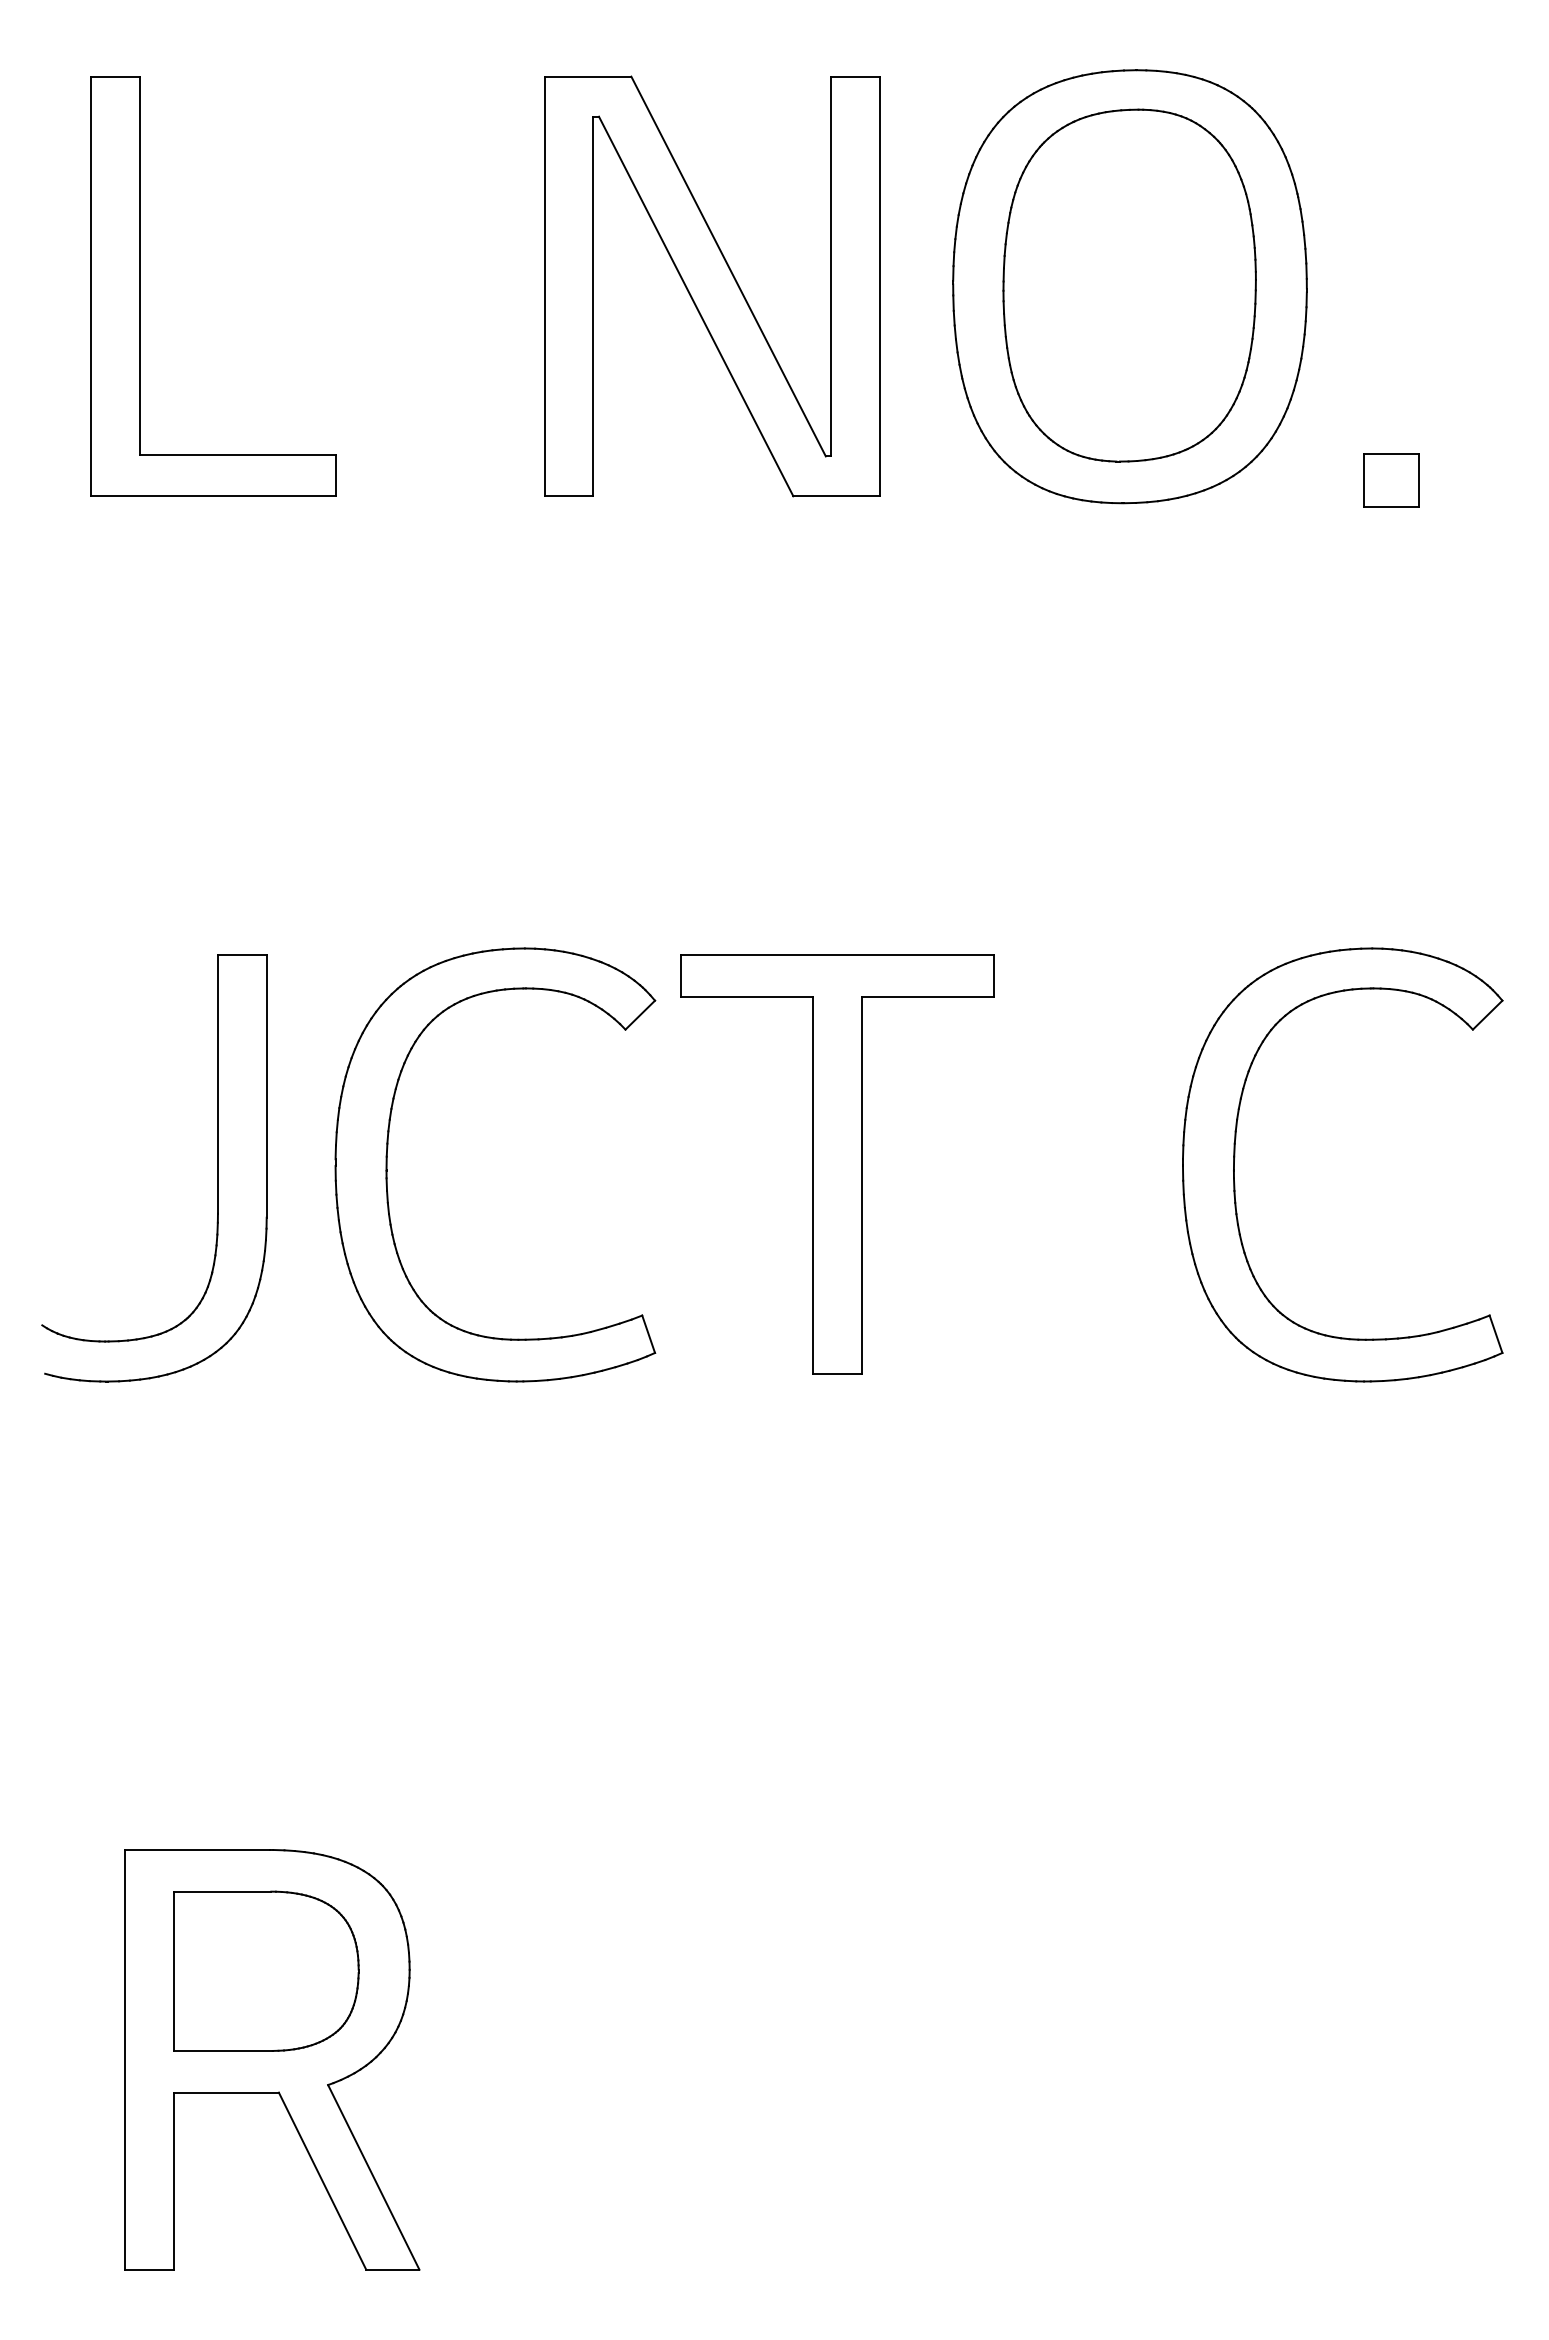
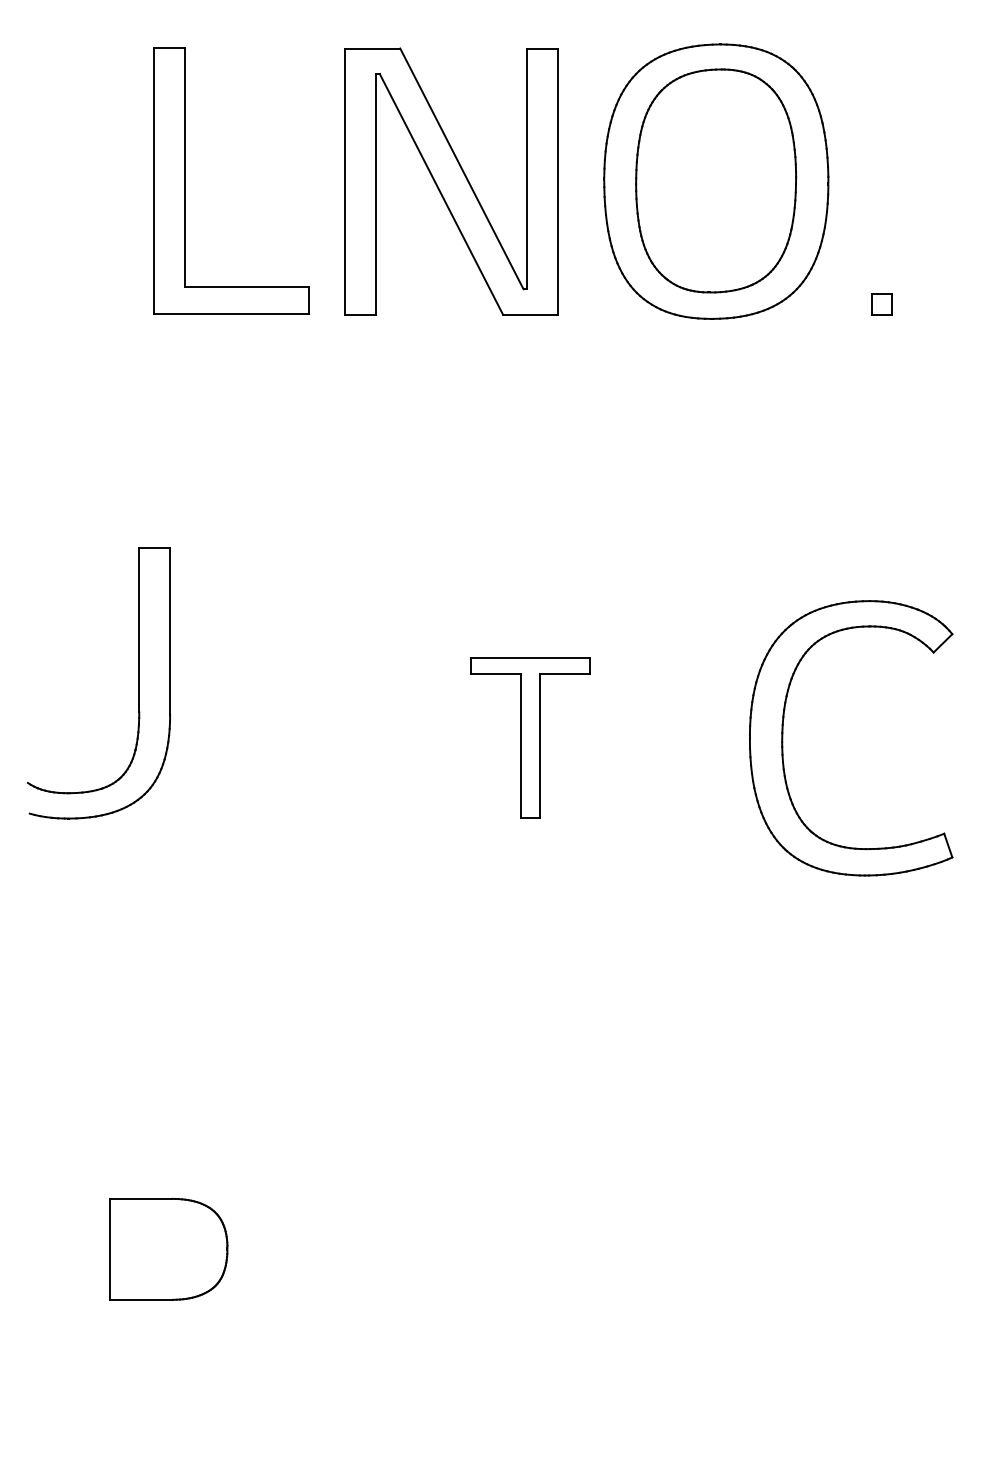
part: (141, 286) -> (185, 180), moved
part: (1390, 480) -> (881, 304), size x0.6
part: (388, 1163) -> (246, 737), removed
part: (836, 1163) -> (530, 737), size x0.6
part: (216, 1168) -> (138, 683), moved
part: (271, 2059) -> (172, 1305), removed

